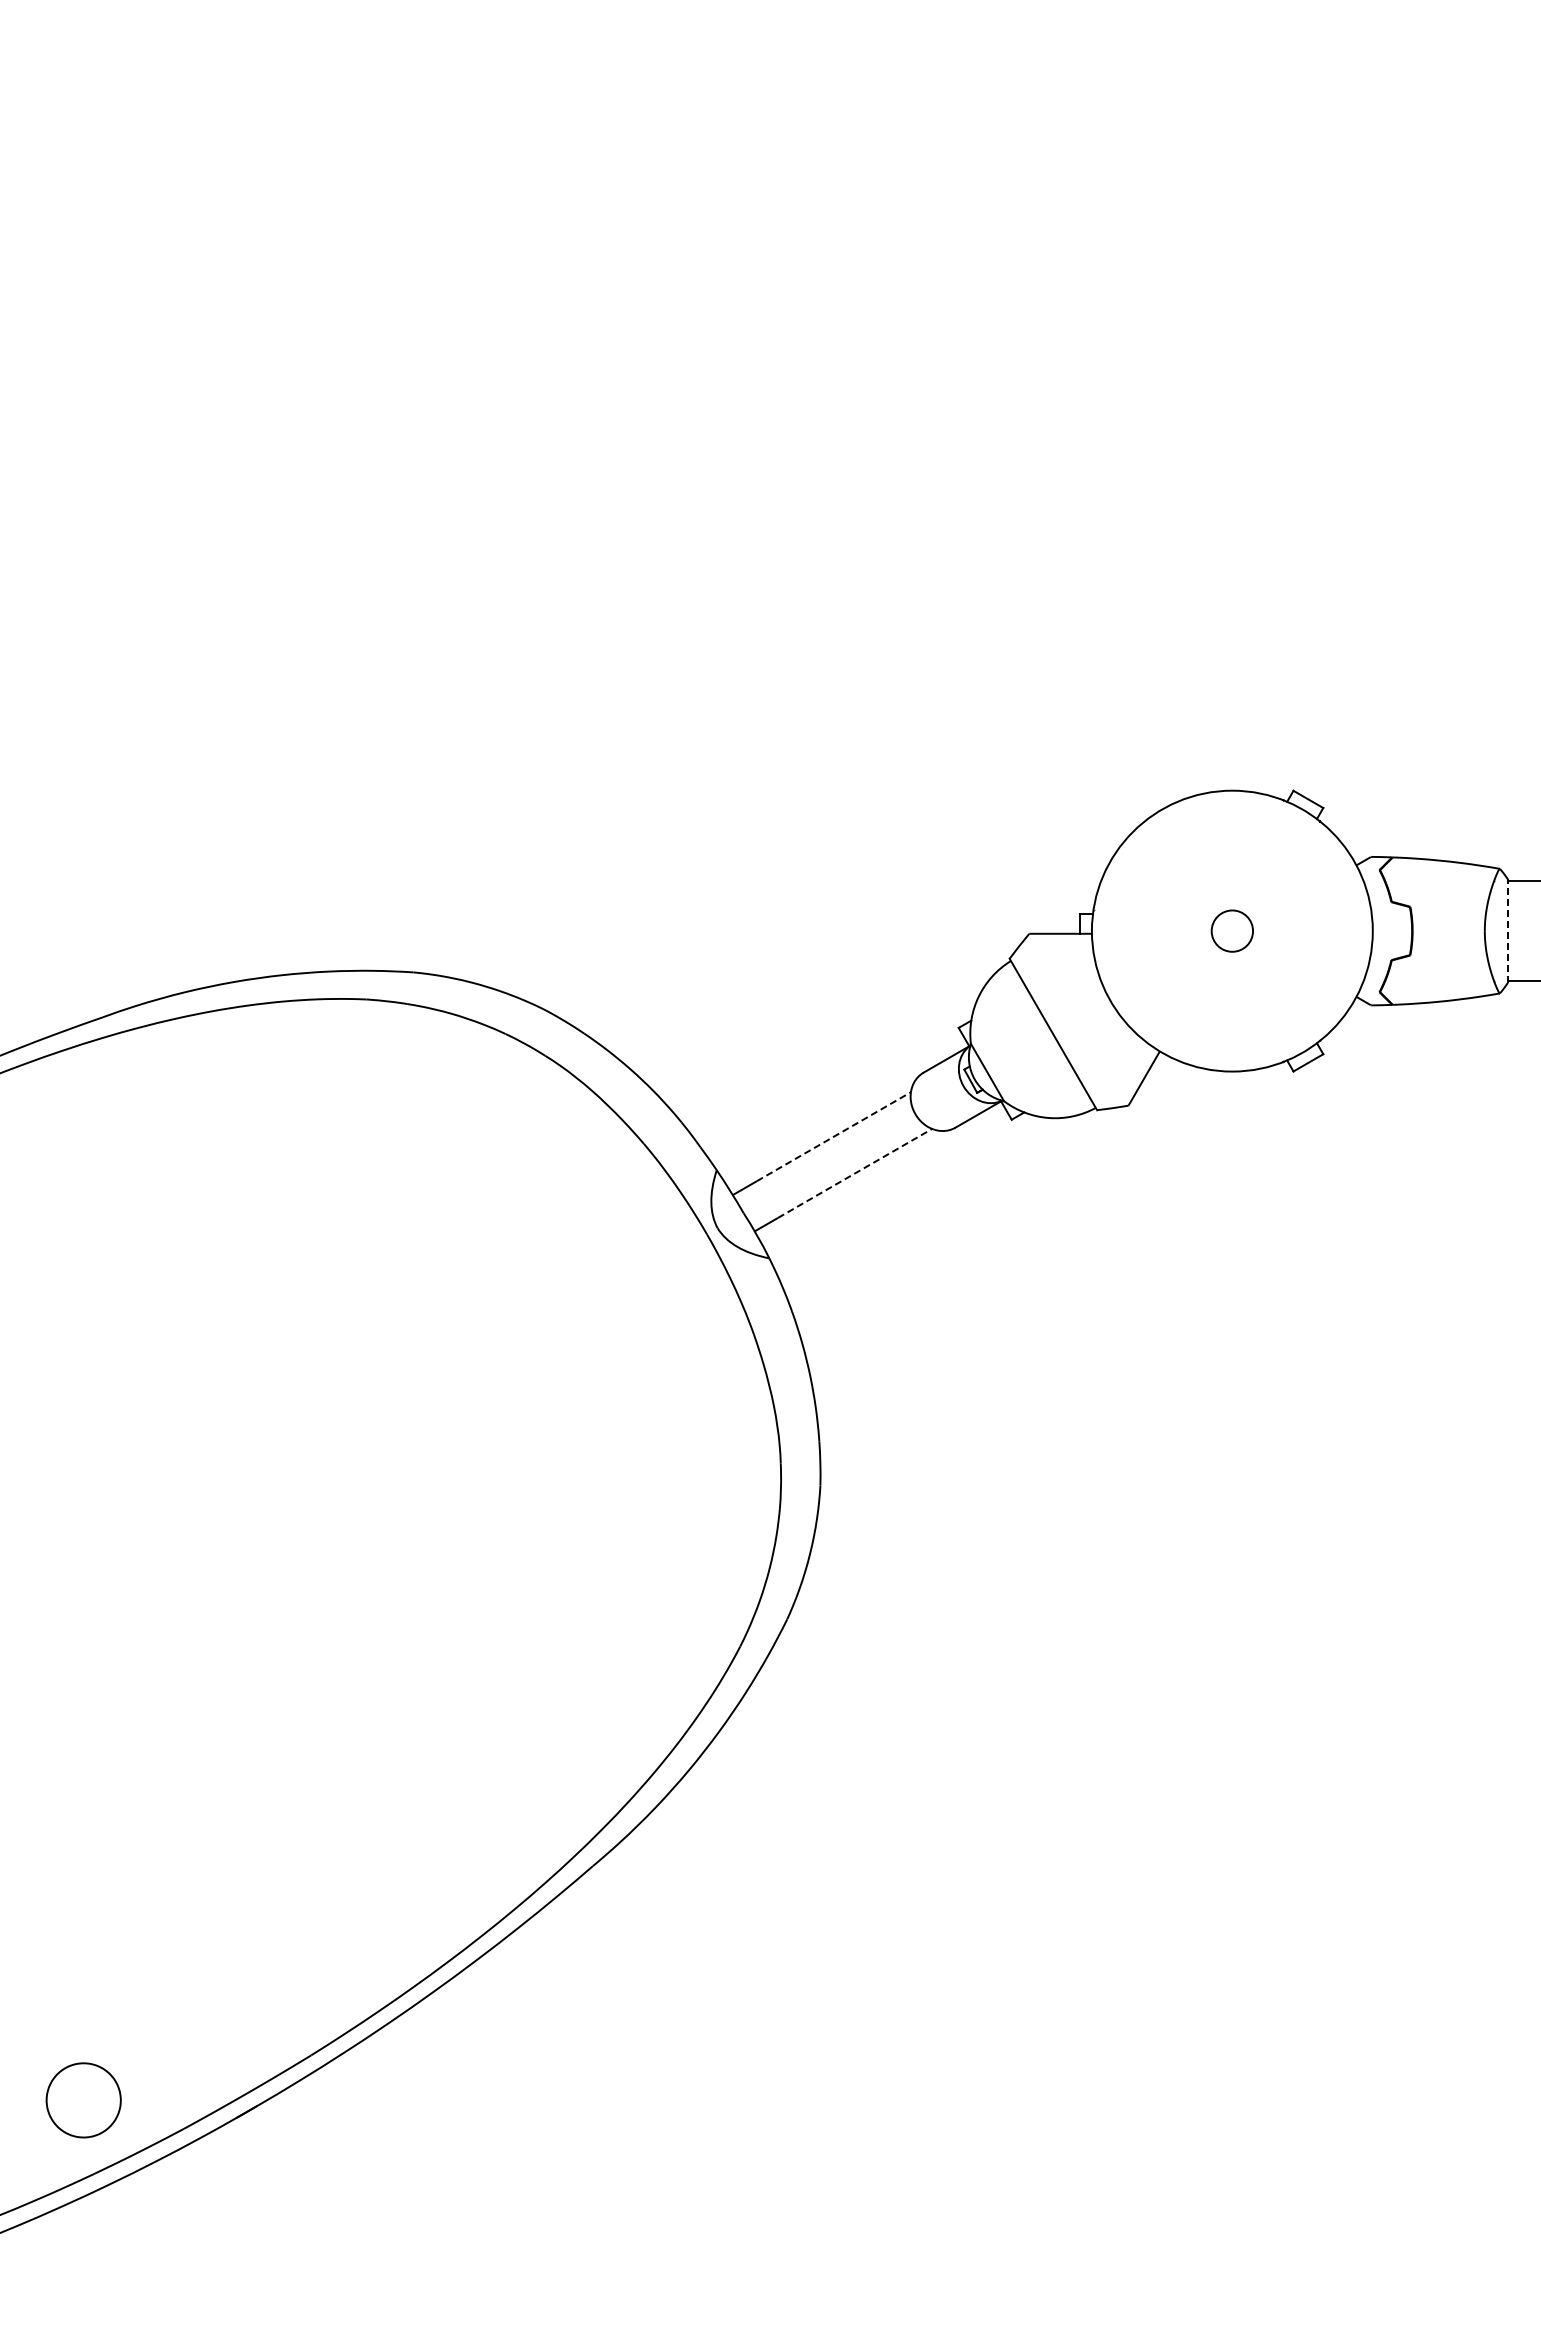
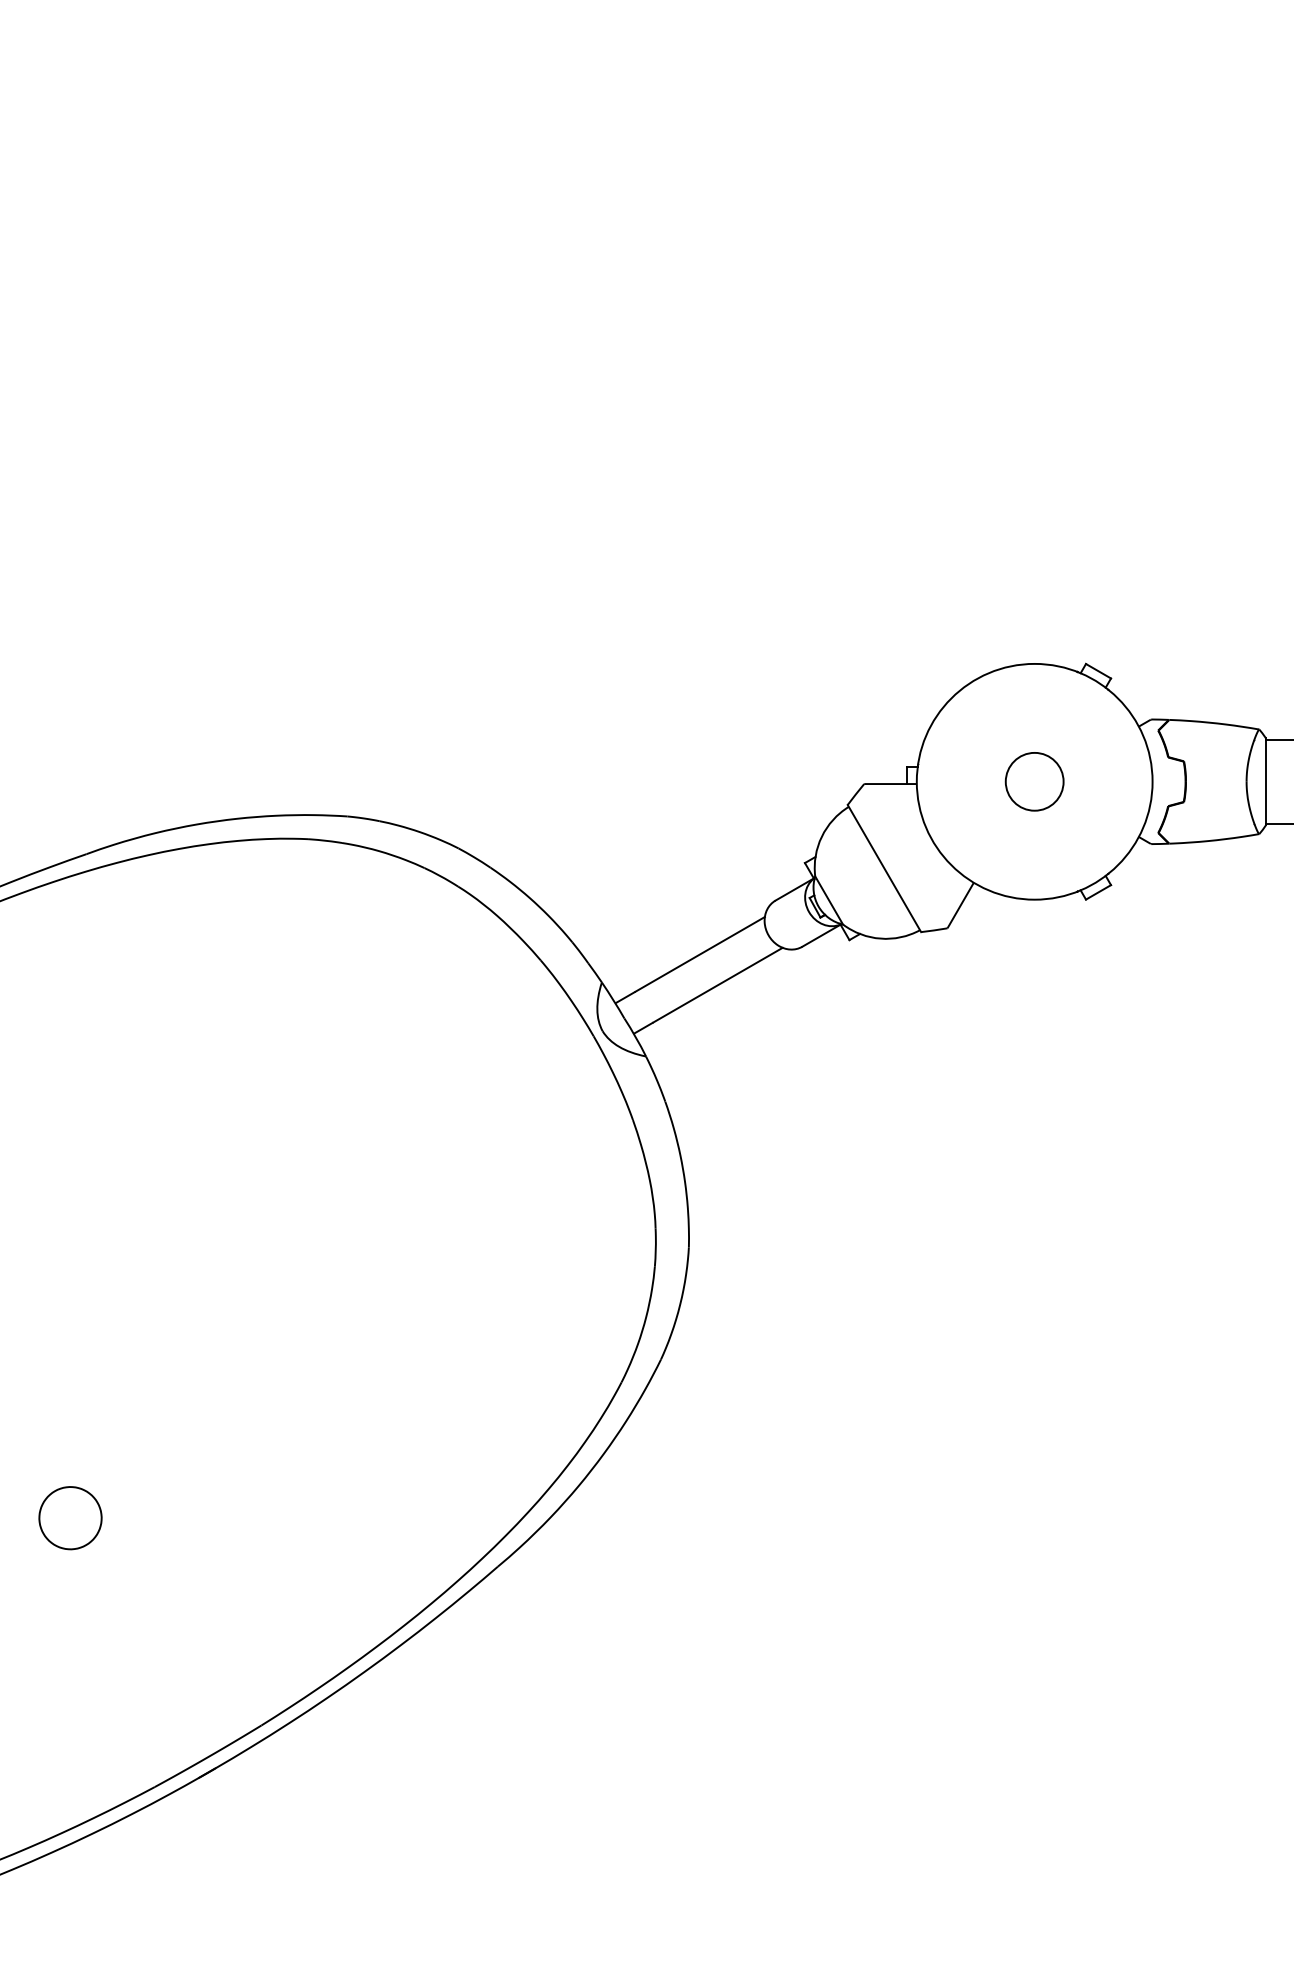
circle: (1231, 930) -> (1033, 781), size x1.67
line: (1507, 931) -> (1265, 782), dashed -> solid
line: (833, 1136) -> (699, 954), dashed -> solid
line: (855, 1173) -> (718, 985), dashed -> solid
part: (83, 2100) -> (70, 1518), moved

